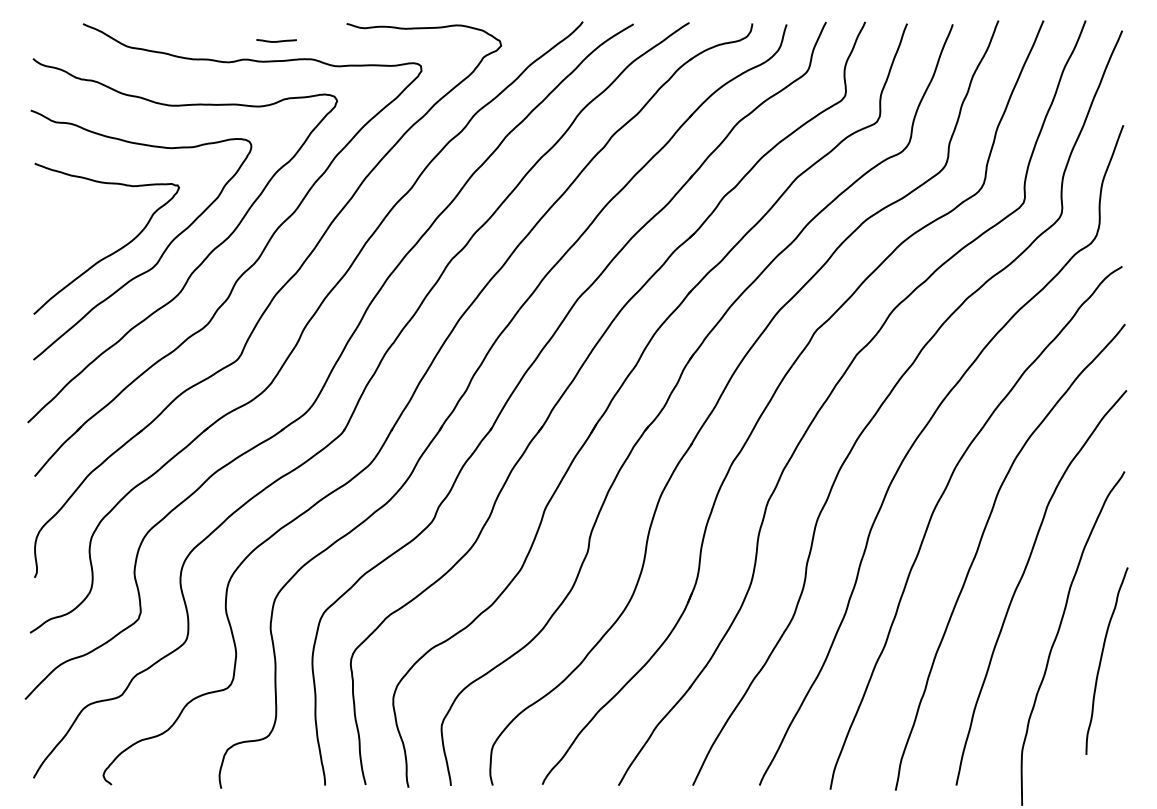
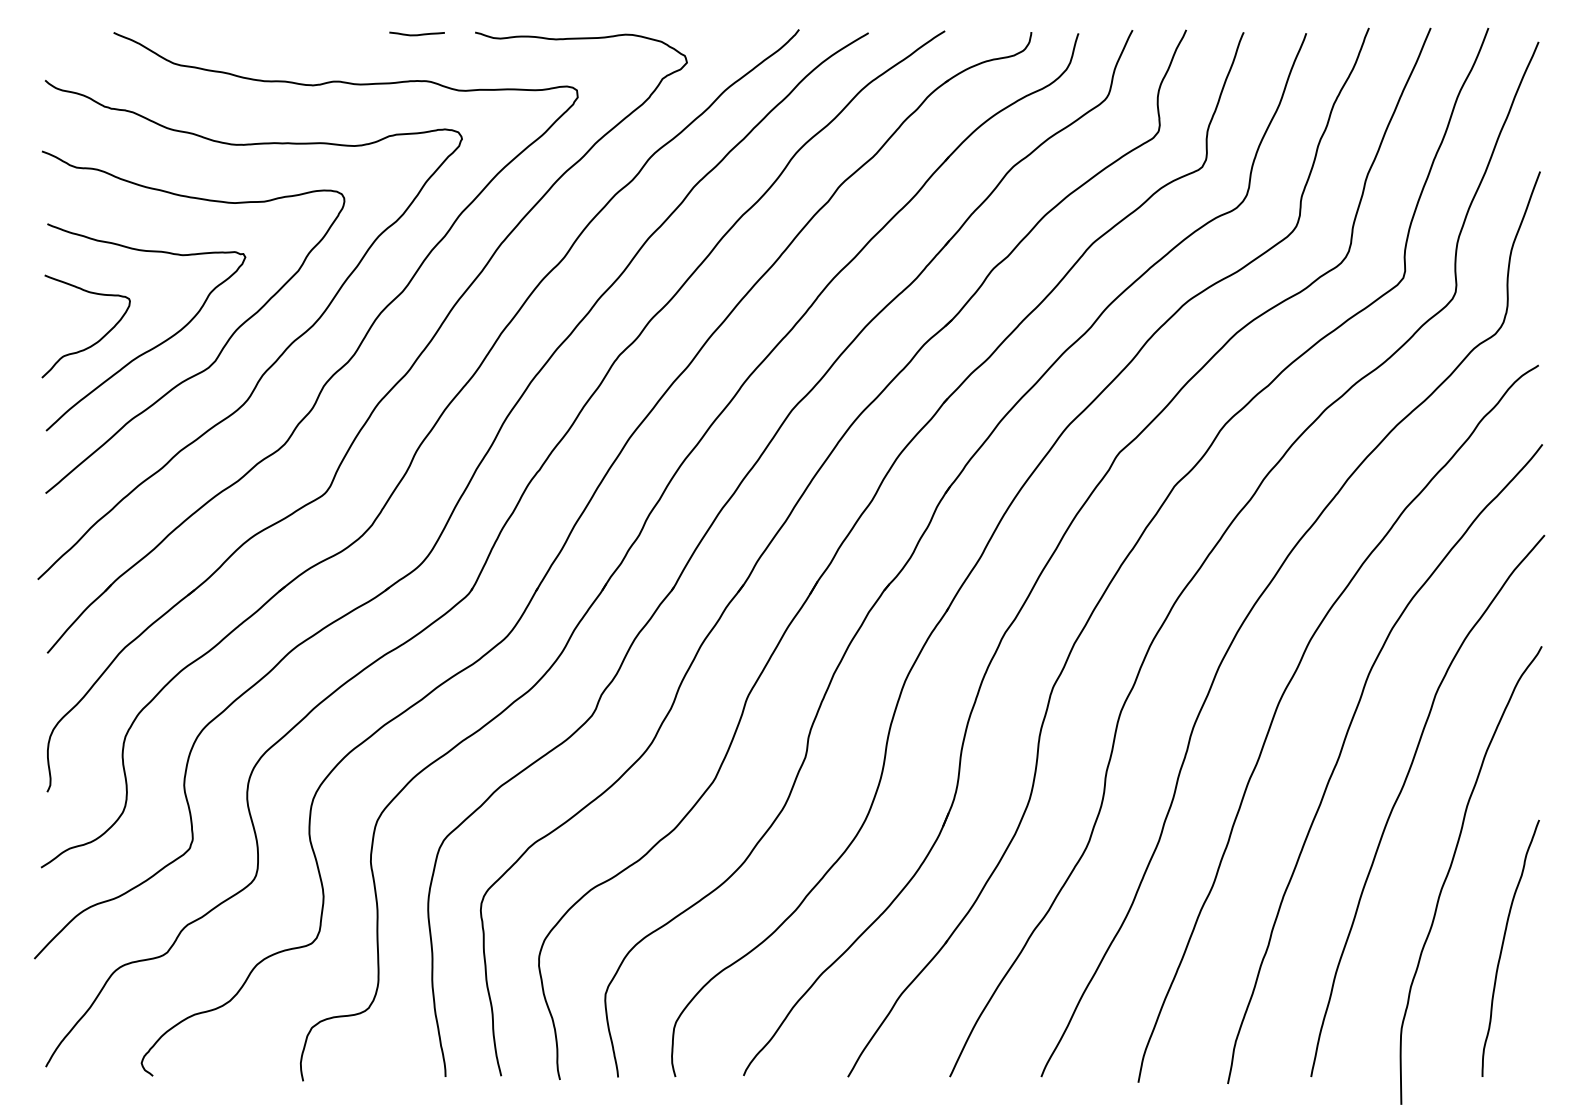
curve: (276, 41) -> (416, 34), moved
curve: (70, 249) -> (96, 341), added
curve: (1101, 659) -> (1503, 946), moved

